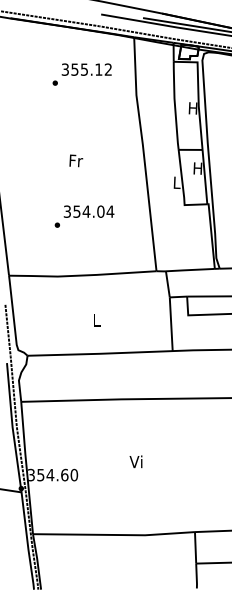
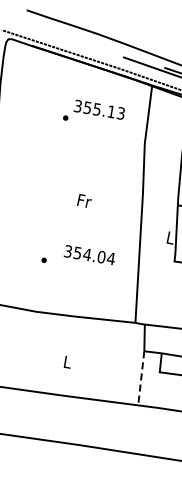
text: (107, 69) -> (120, 113), 355.12 -> 355.13
text: (76, 160) -> (84, 200), moved
text: (88, 211) -> (89, 254), moved
line: (171, 324) -> (141, 378), solid -> dashed

